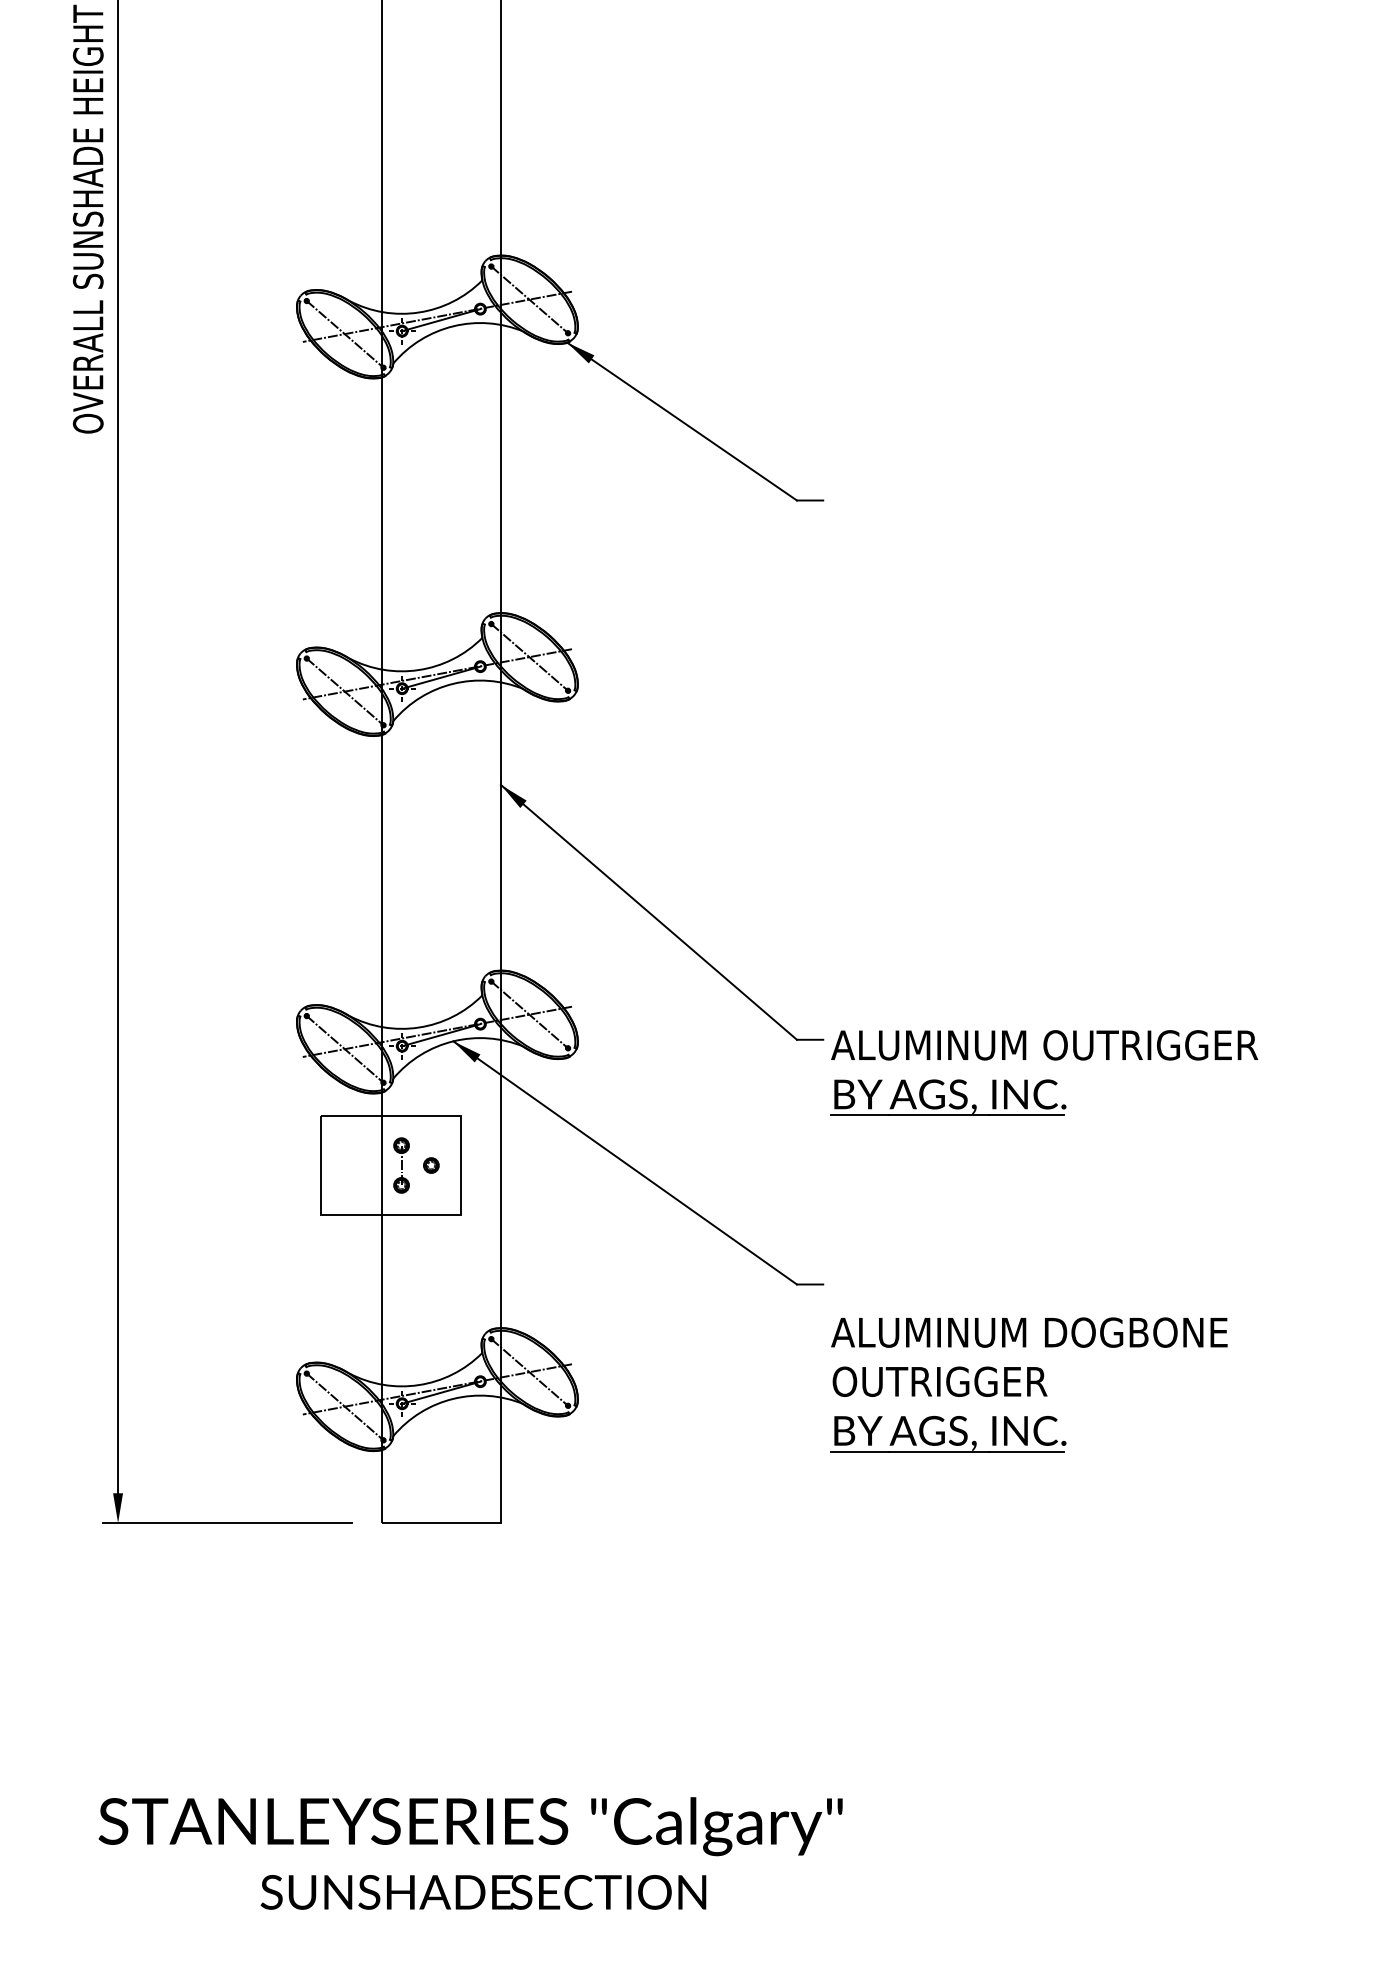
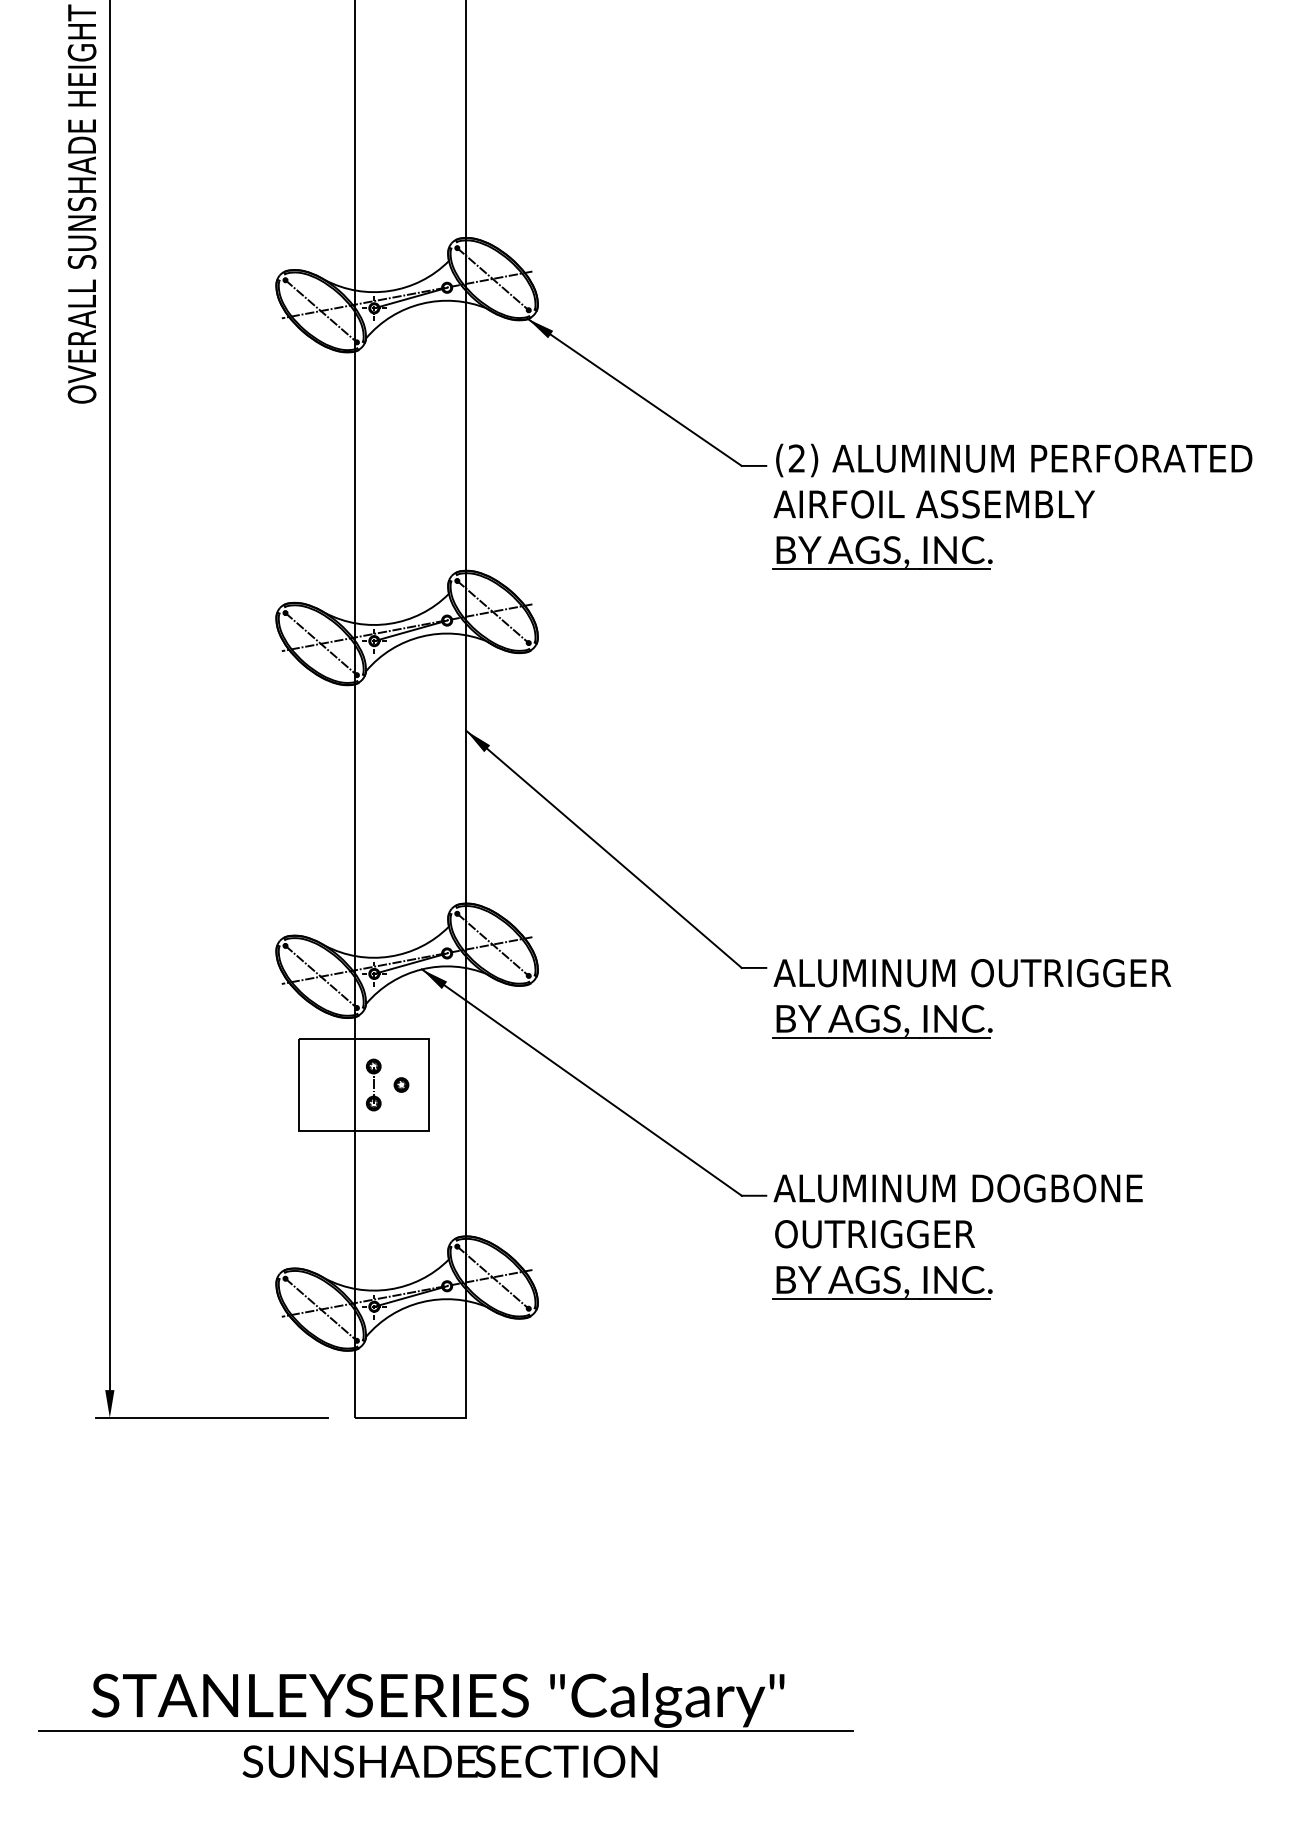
part: (1087, 544) -> (1012, 506), added
part: (1028, 1384) -> (957, 1236), moved
line: (478, 1859) -> (445, 1731), added

